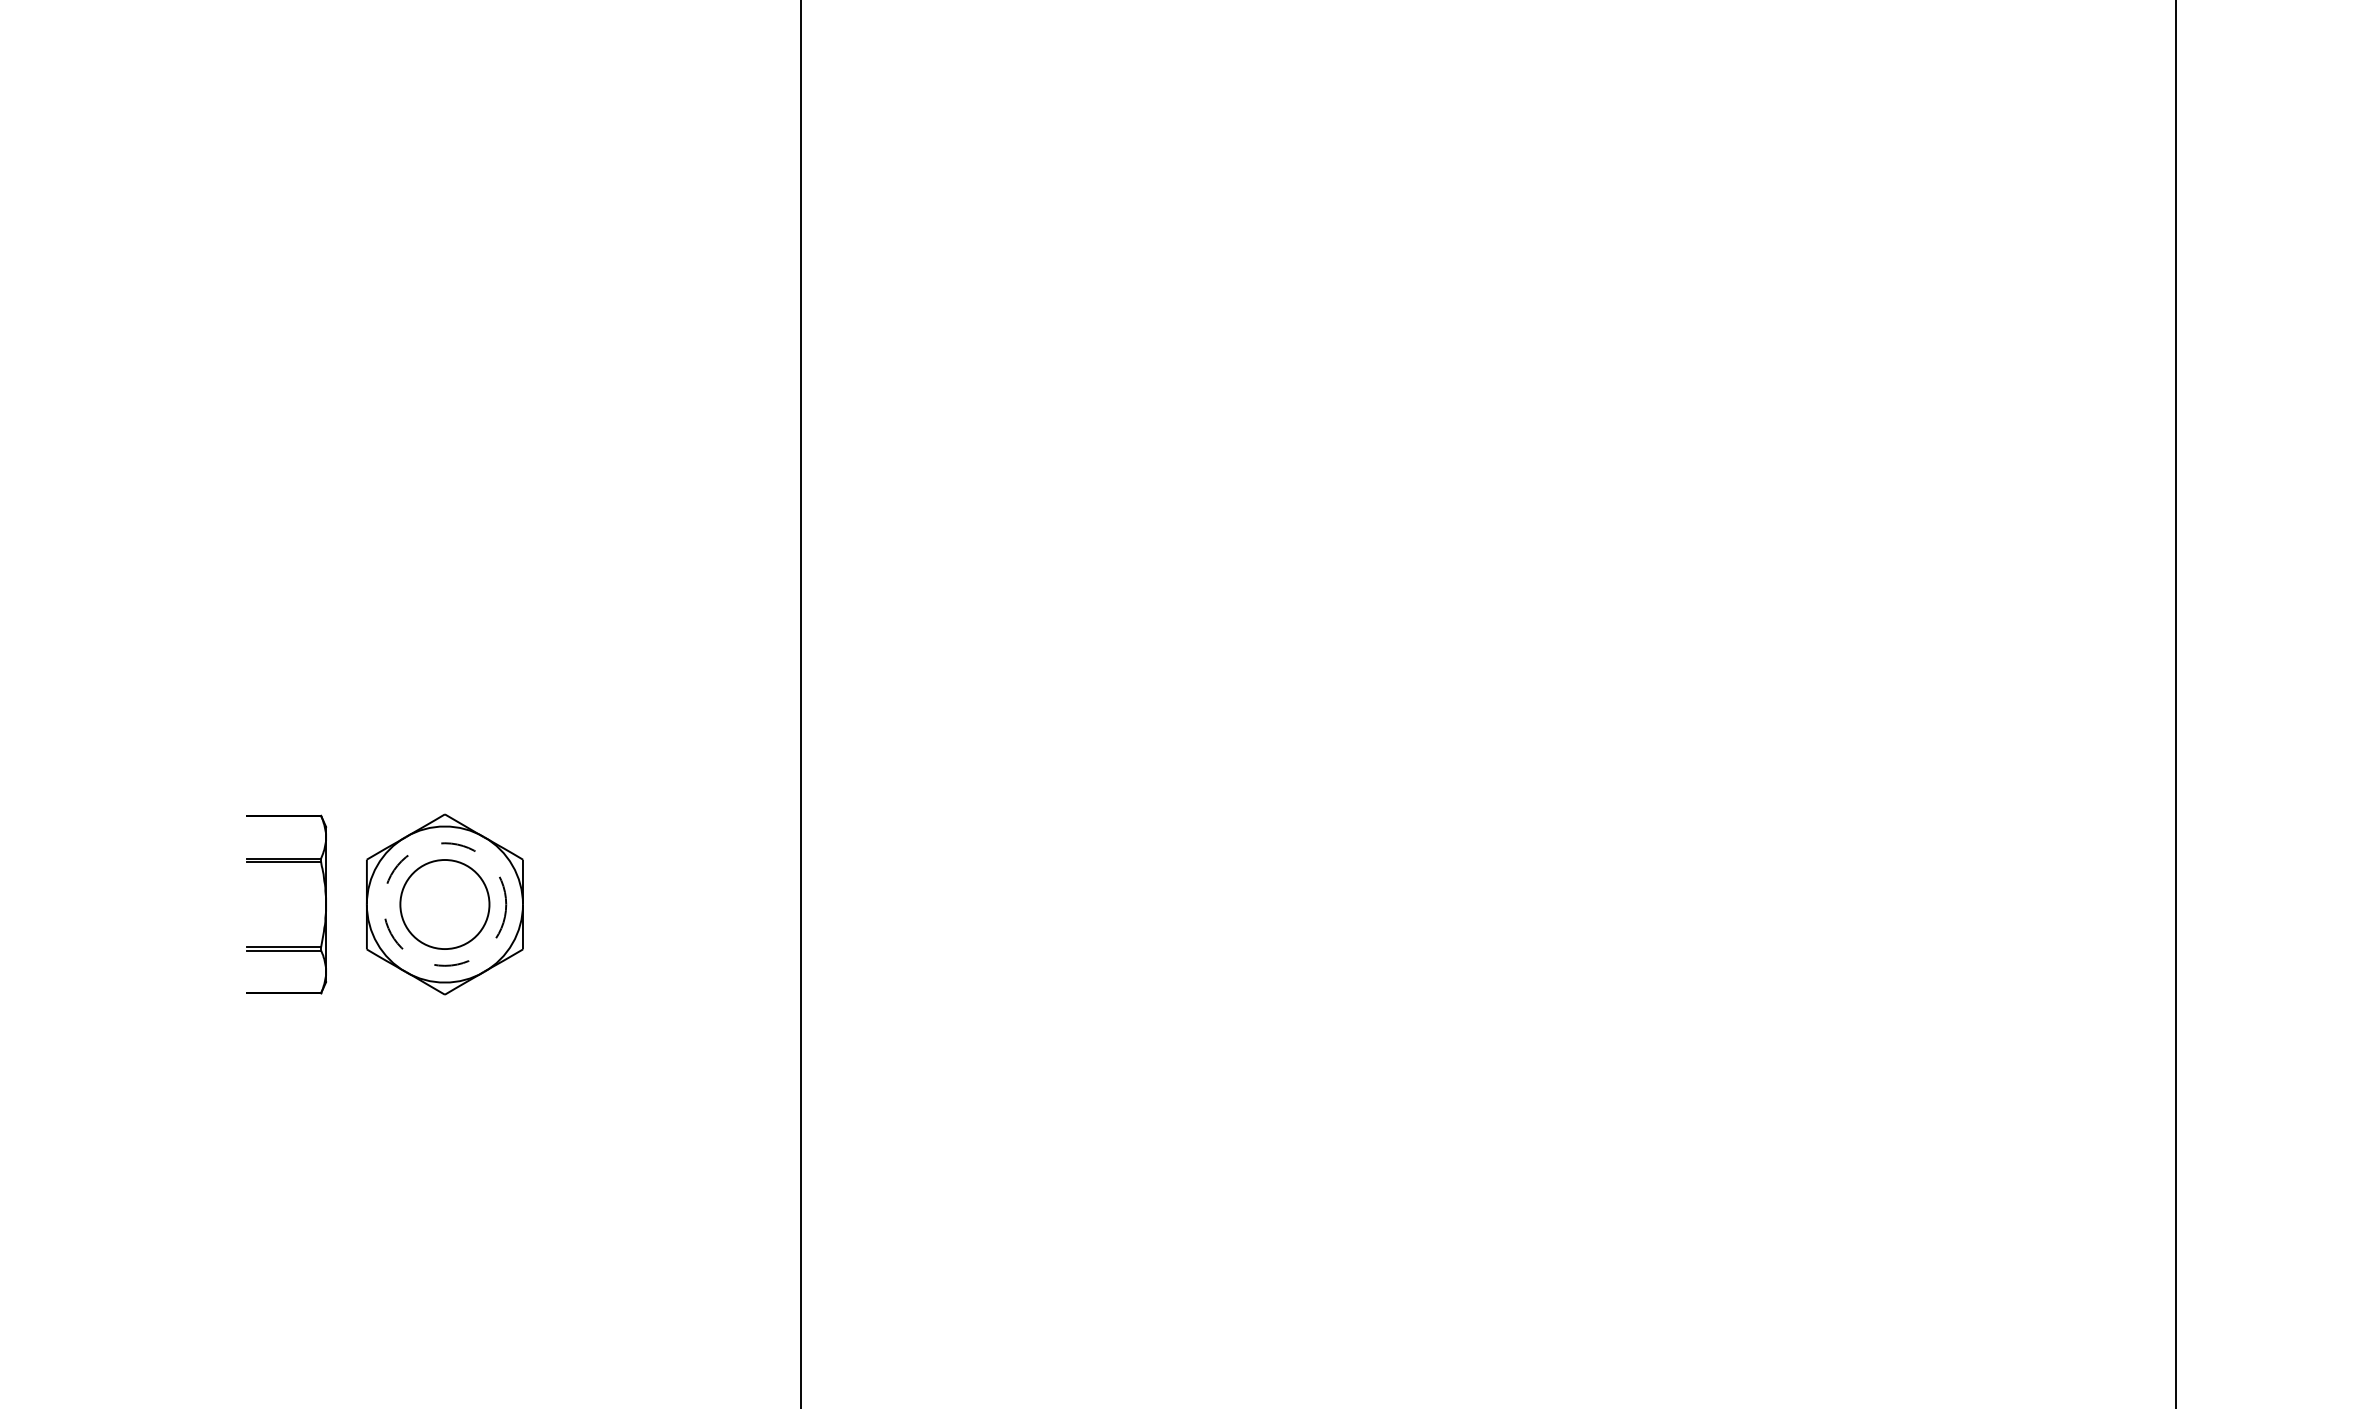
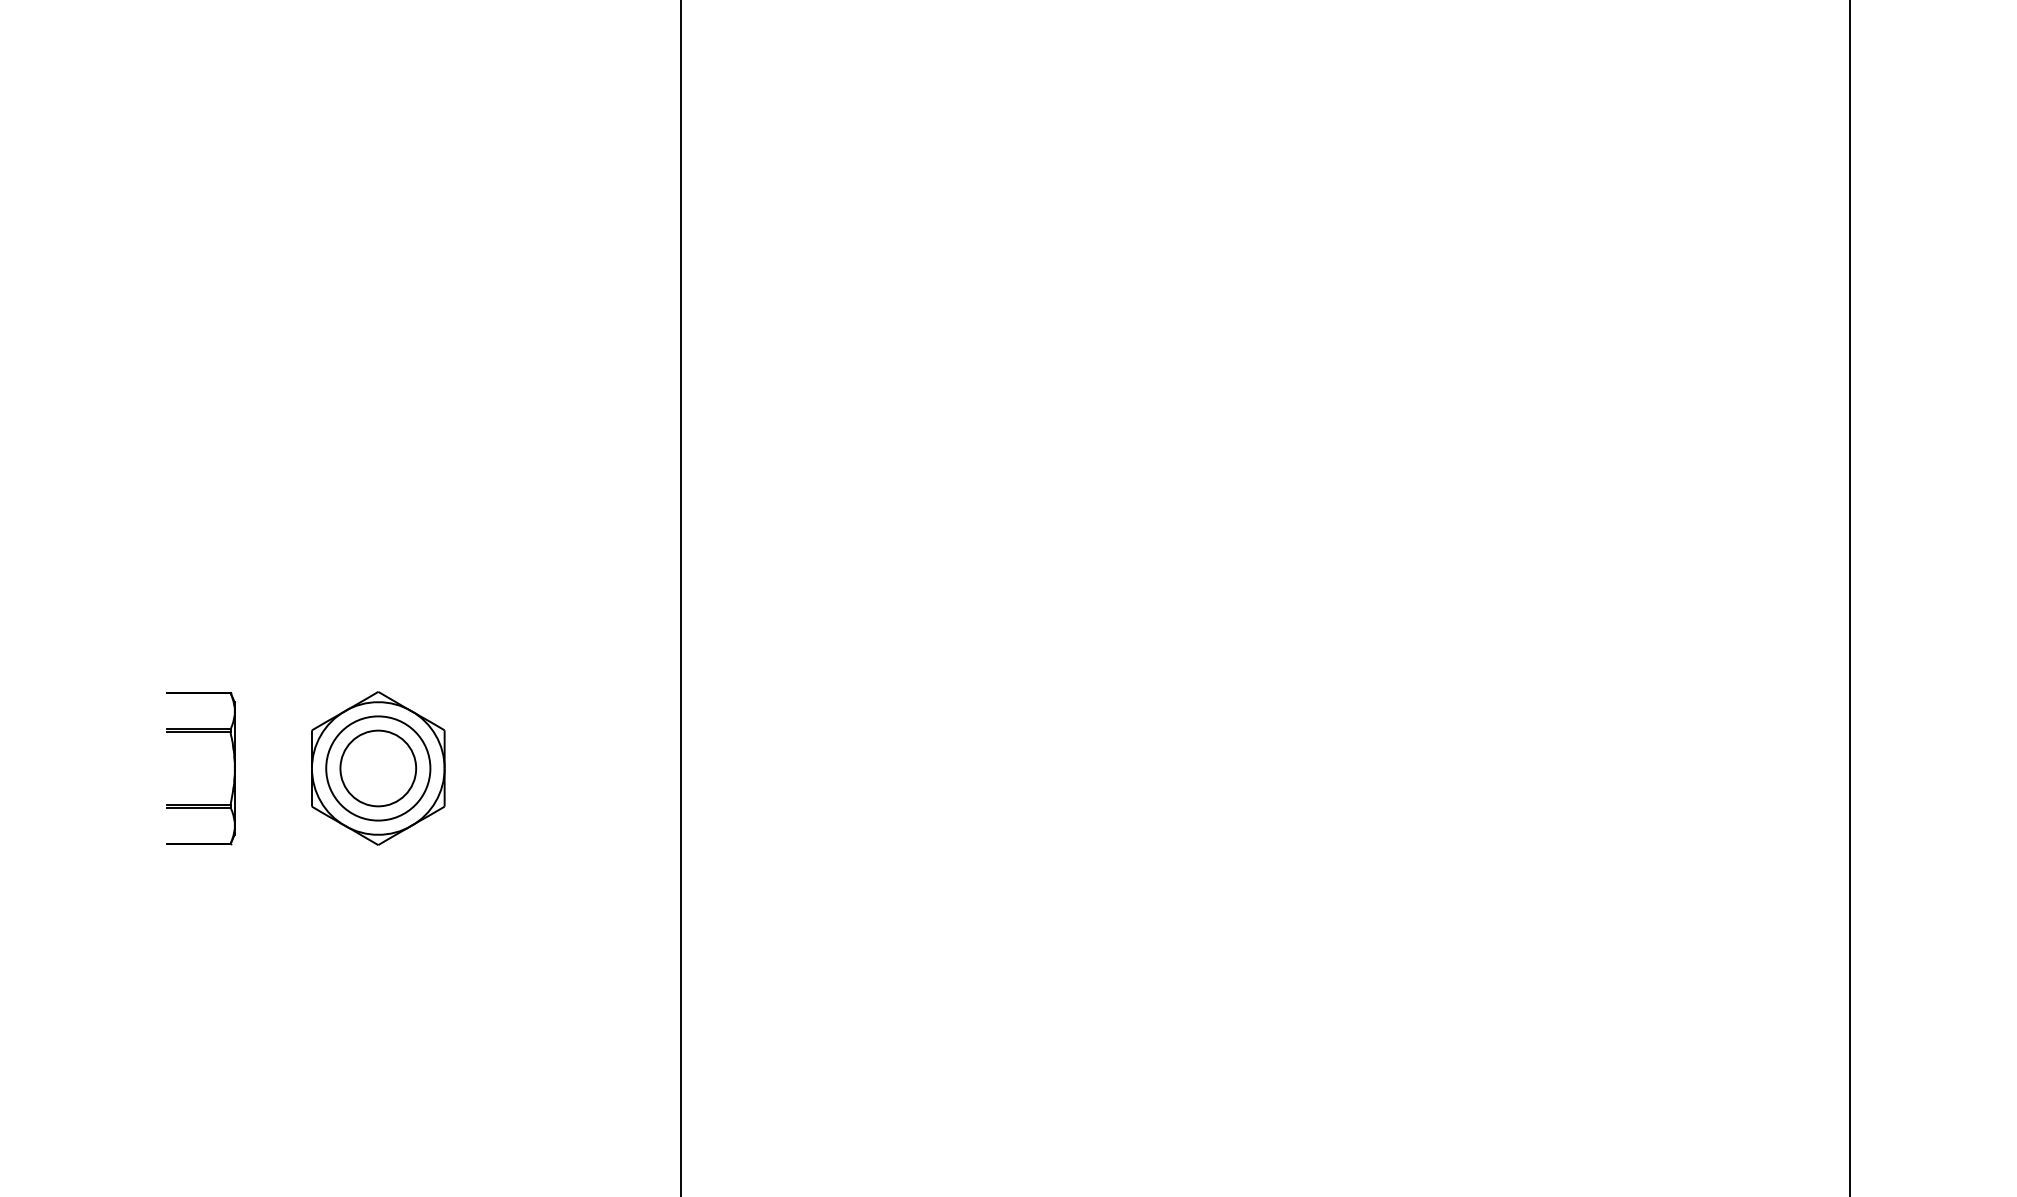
part: (325, 904) -> (234, 768), moved
circle: (444, 904) -> (377, 768), dashed -> solid

